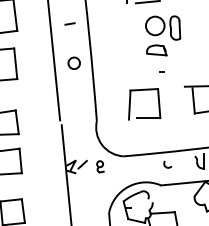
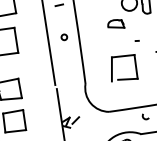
part: (156, 50) -> (115, 24), moved
circle: (73, 62) -> (63, 36), size x0.6
part: (100, 166) -> (90, 121), removed

